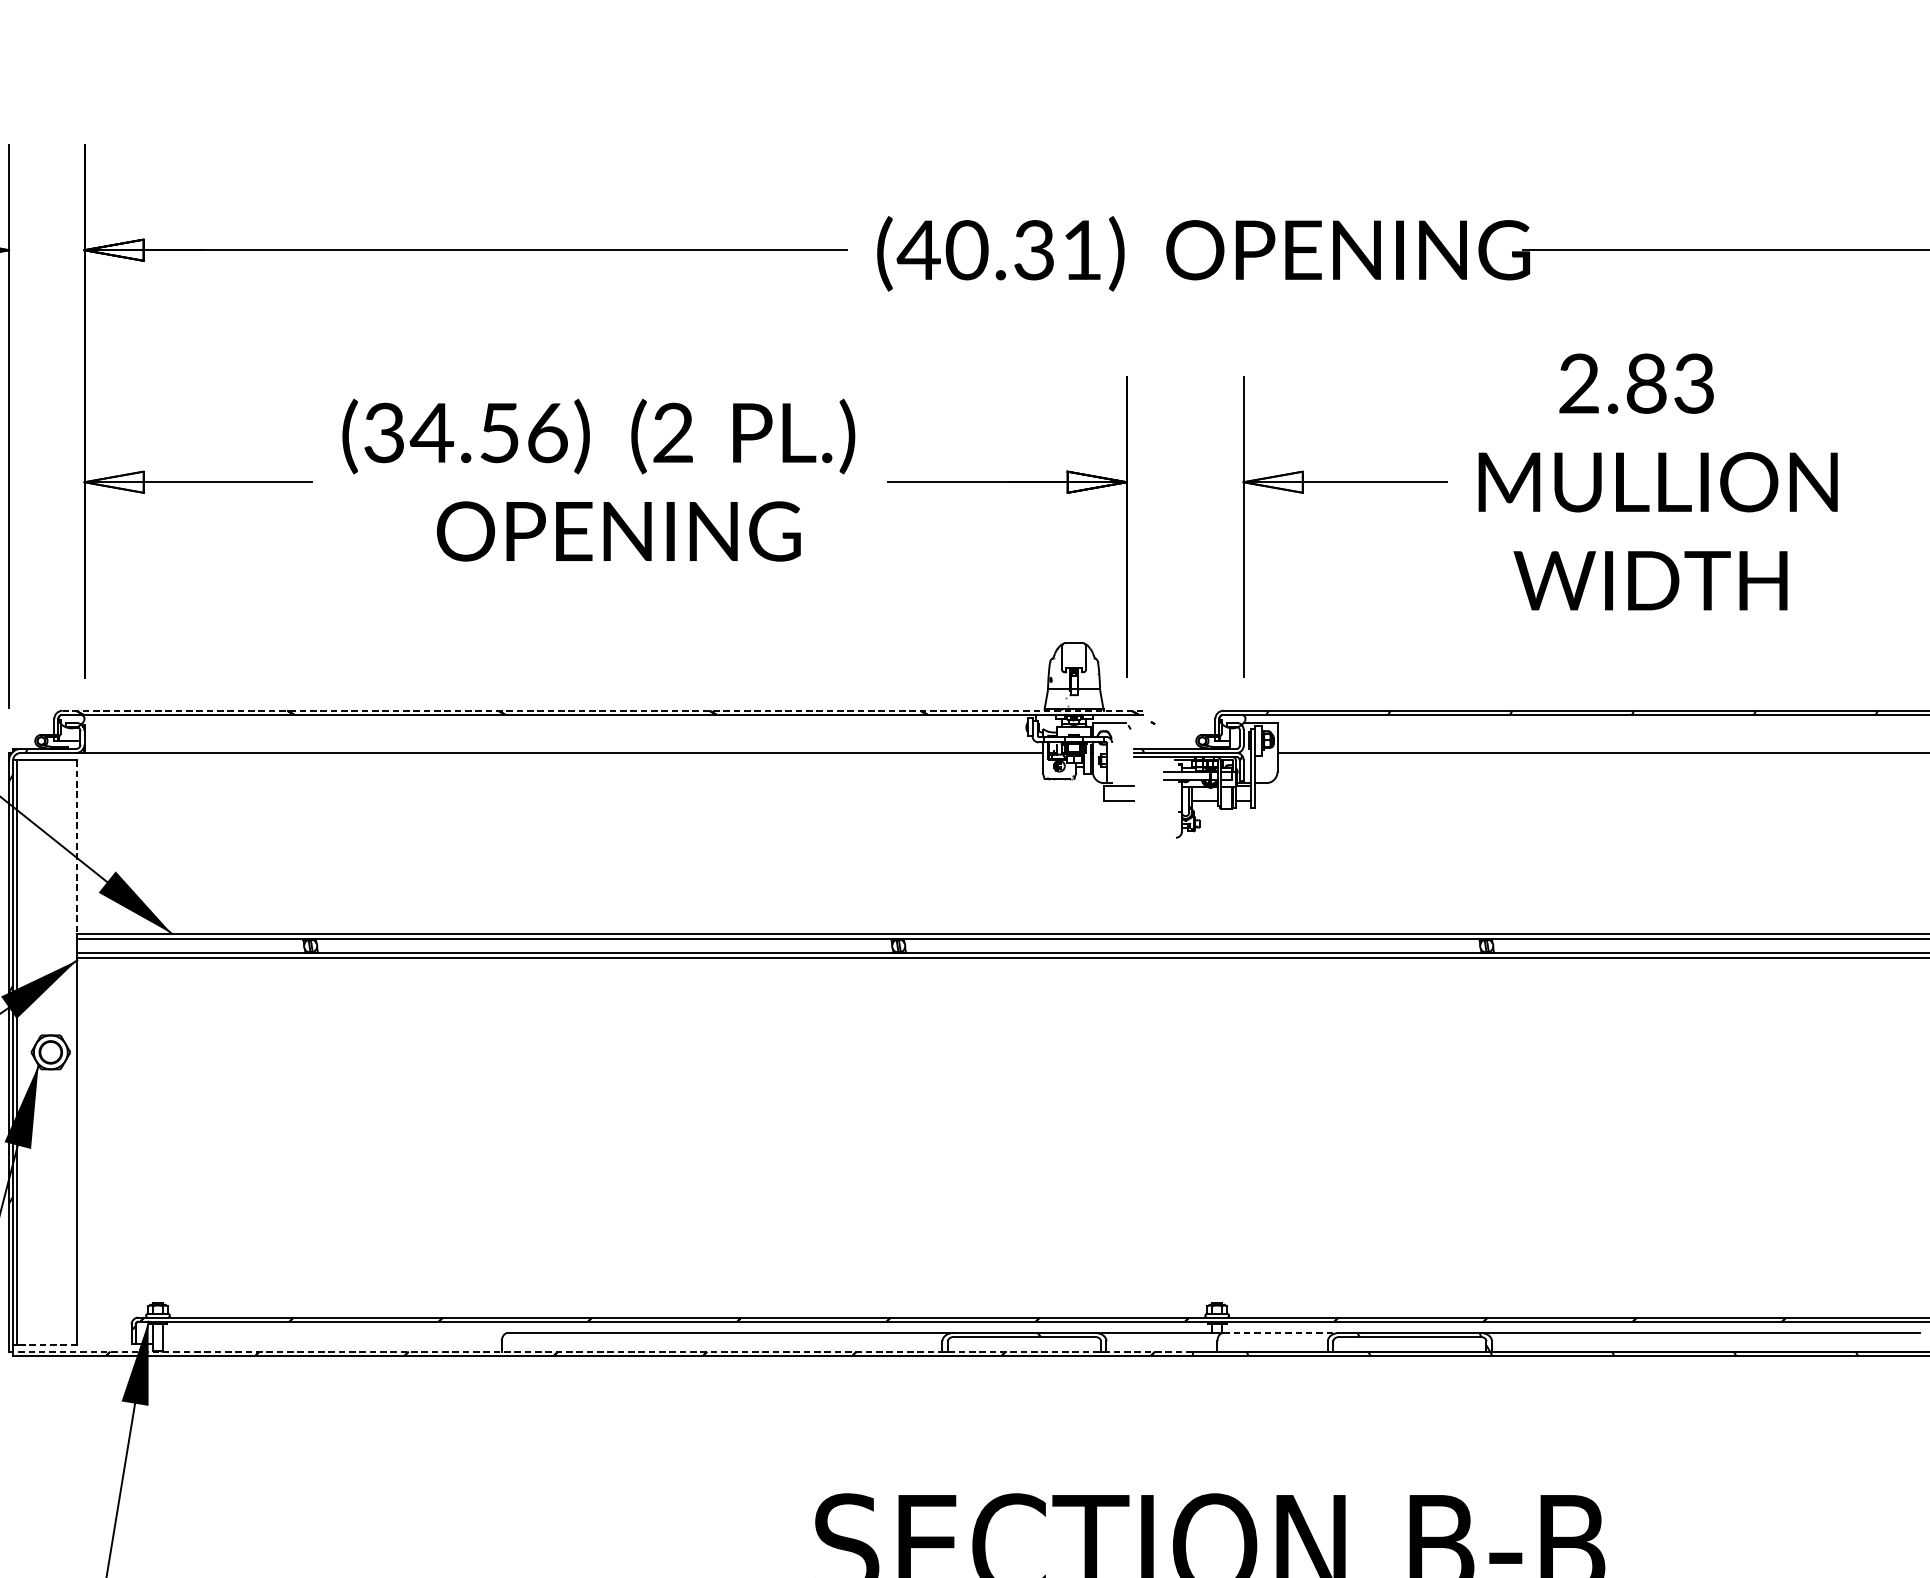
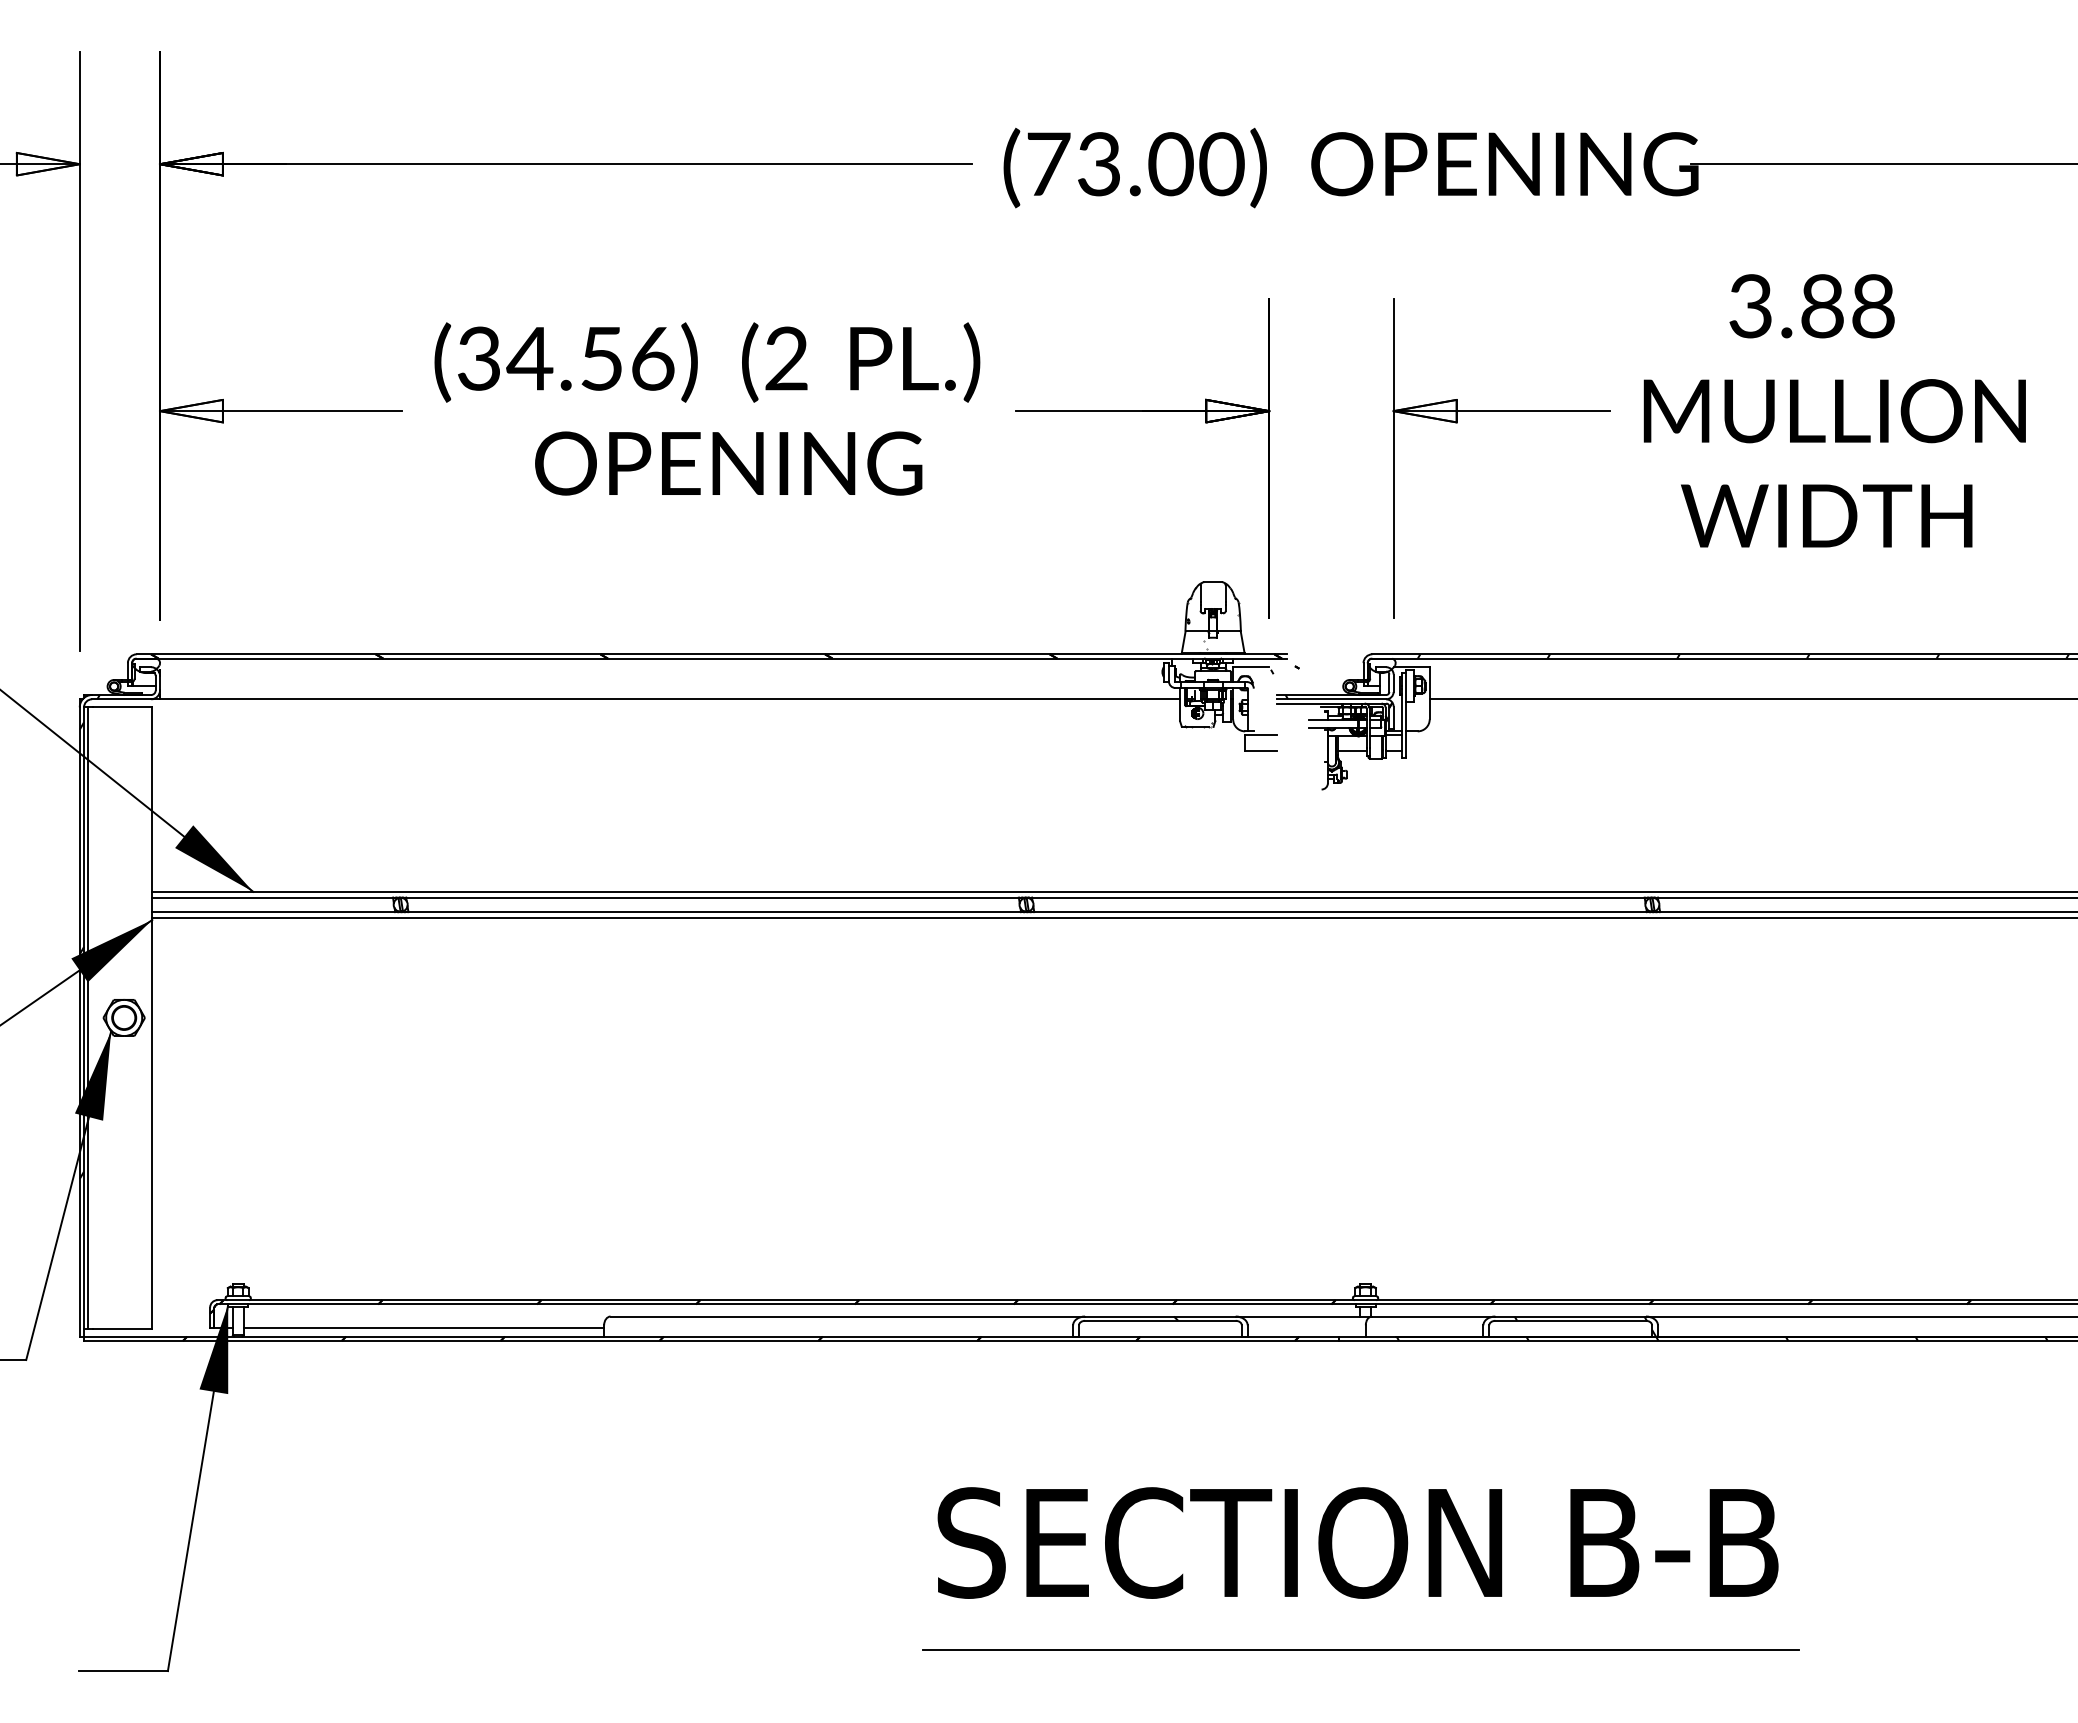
text: (1000, 250) -> (1134, 164), (40.31) -> (73.00)
text: (1636, 383) -> (1811, 306), 2.83 -> 3.88
line: (602, 710) -> (711, 654), dashed -> solid
line: (77, 847) -> (152, 799), dashed -> solid
line: (1281, 1332) -> (1433, 1316), dashed -> solid
line: (49, 1344) -> (122, 1328), dashed -> solid
line: (332, 1344) -> (423, 1328), added
line: (602, 1351) -> (711, 1336), dashed -> solid

